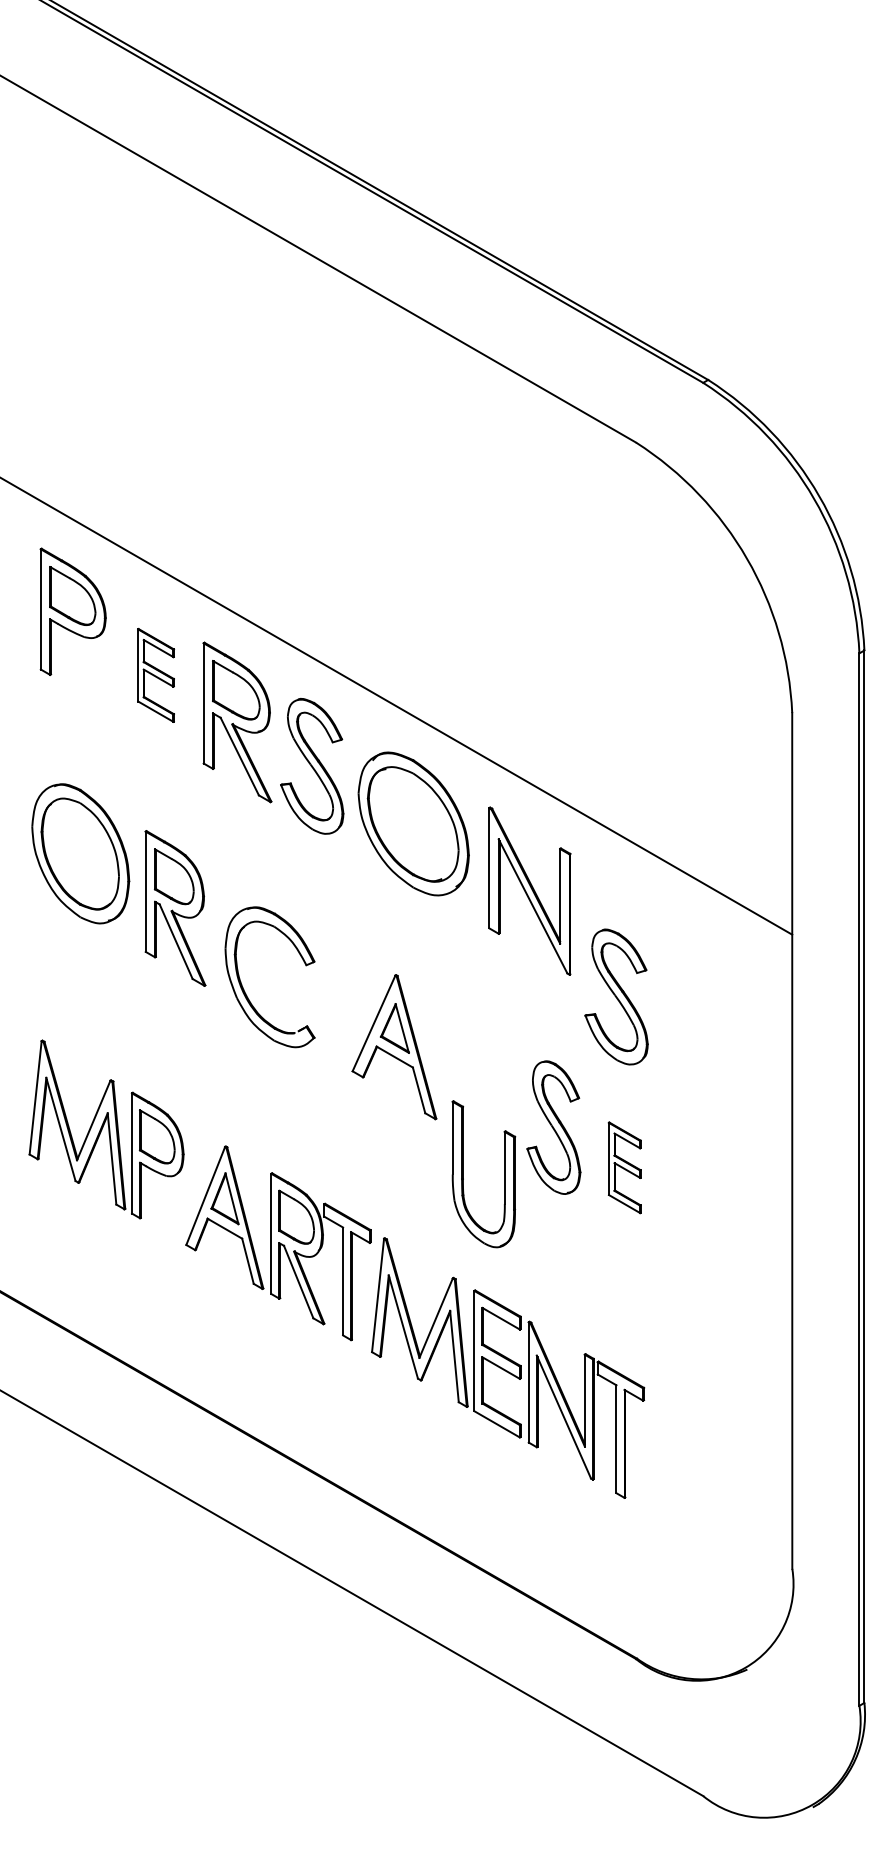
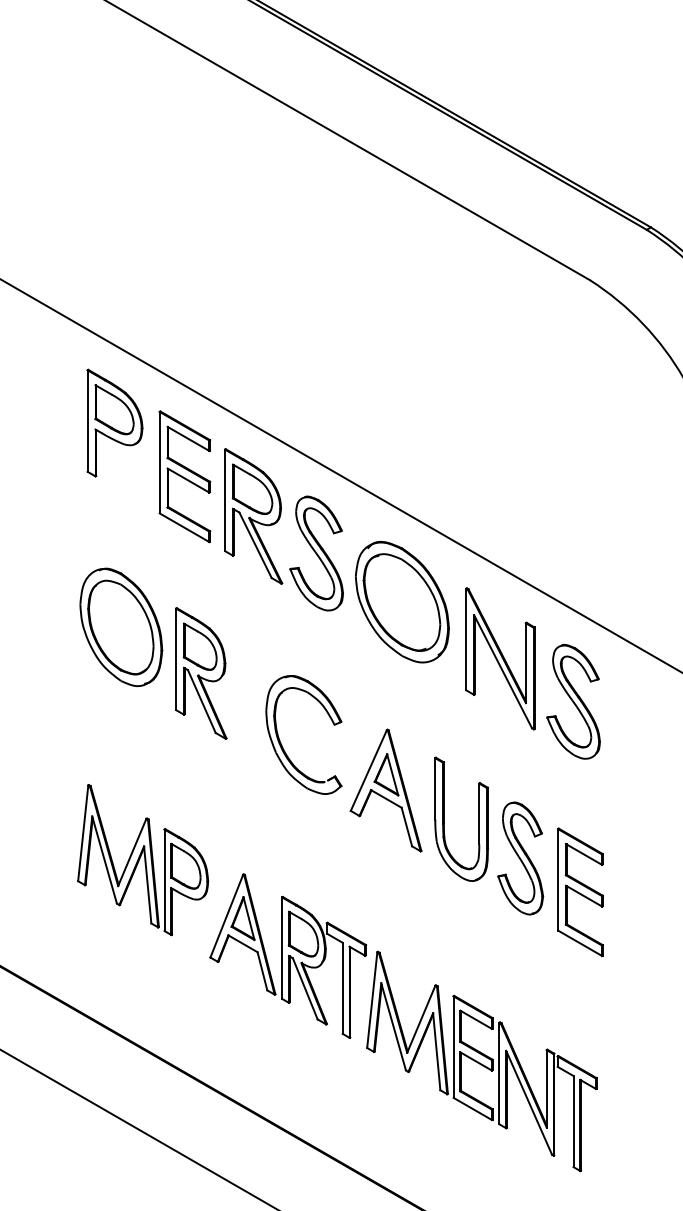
part: (155, 675) -> (184, 476), size x1.67
part: (244, 989) -> (282, 745), moved
part: (616, 996) -> (573, 701), moved
part: (624, 1167) -> (580, 892), size x1.67
part: (463, 1174) -> (444, 819), moved

